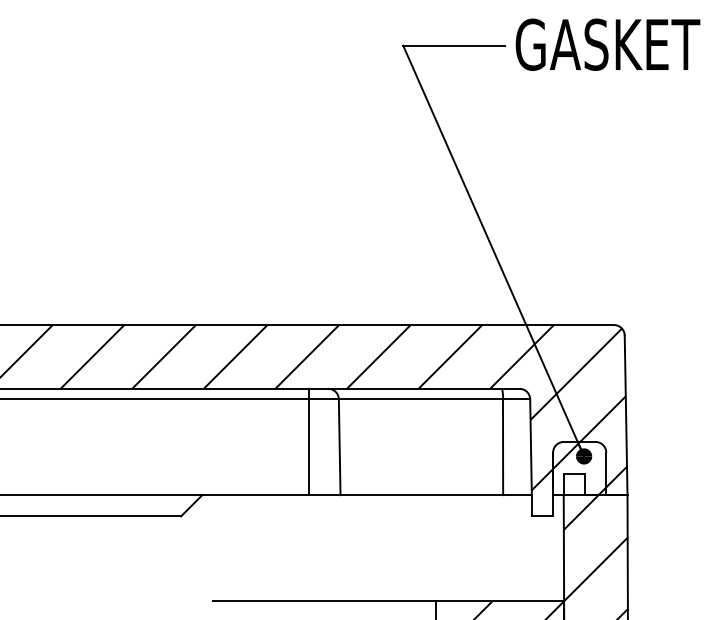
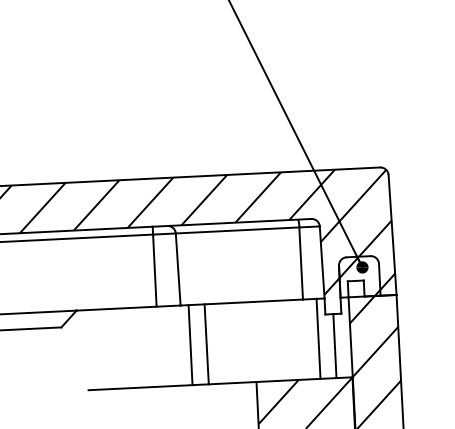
line: (351, 548) -> (190, 345), added
line: (372, 548) -> (206, 344), added
line: (521, 548) -> (318, 339), added
line: (542, 558) -> (334, 345), added

